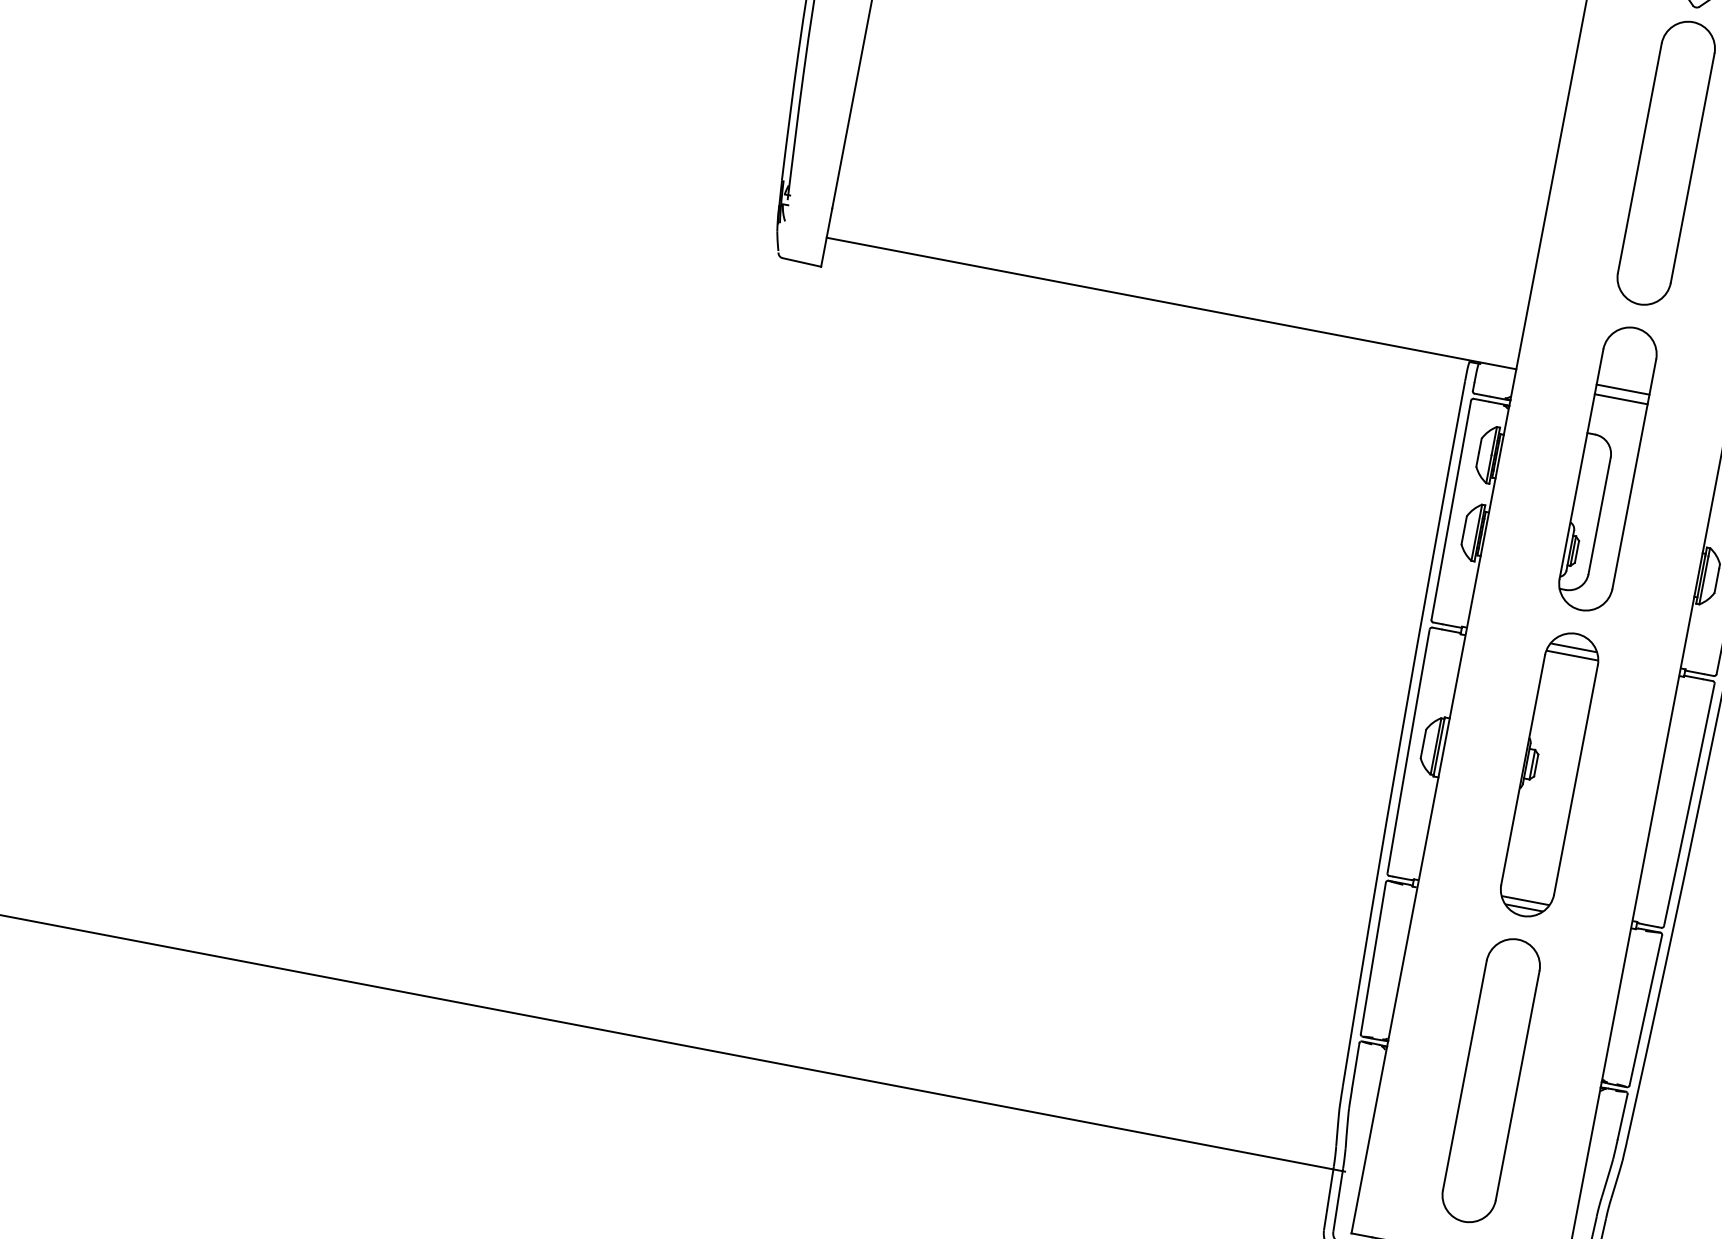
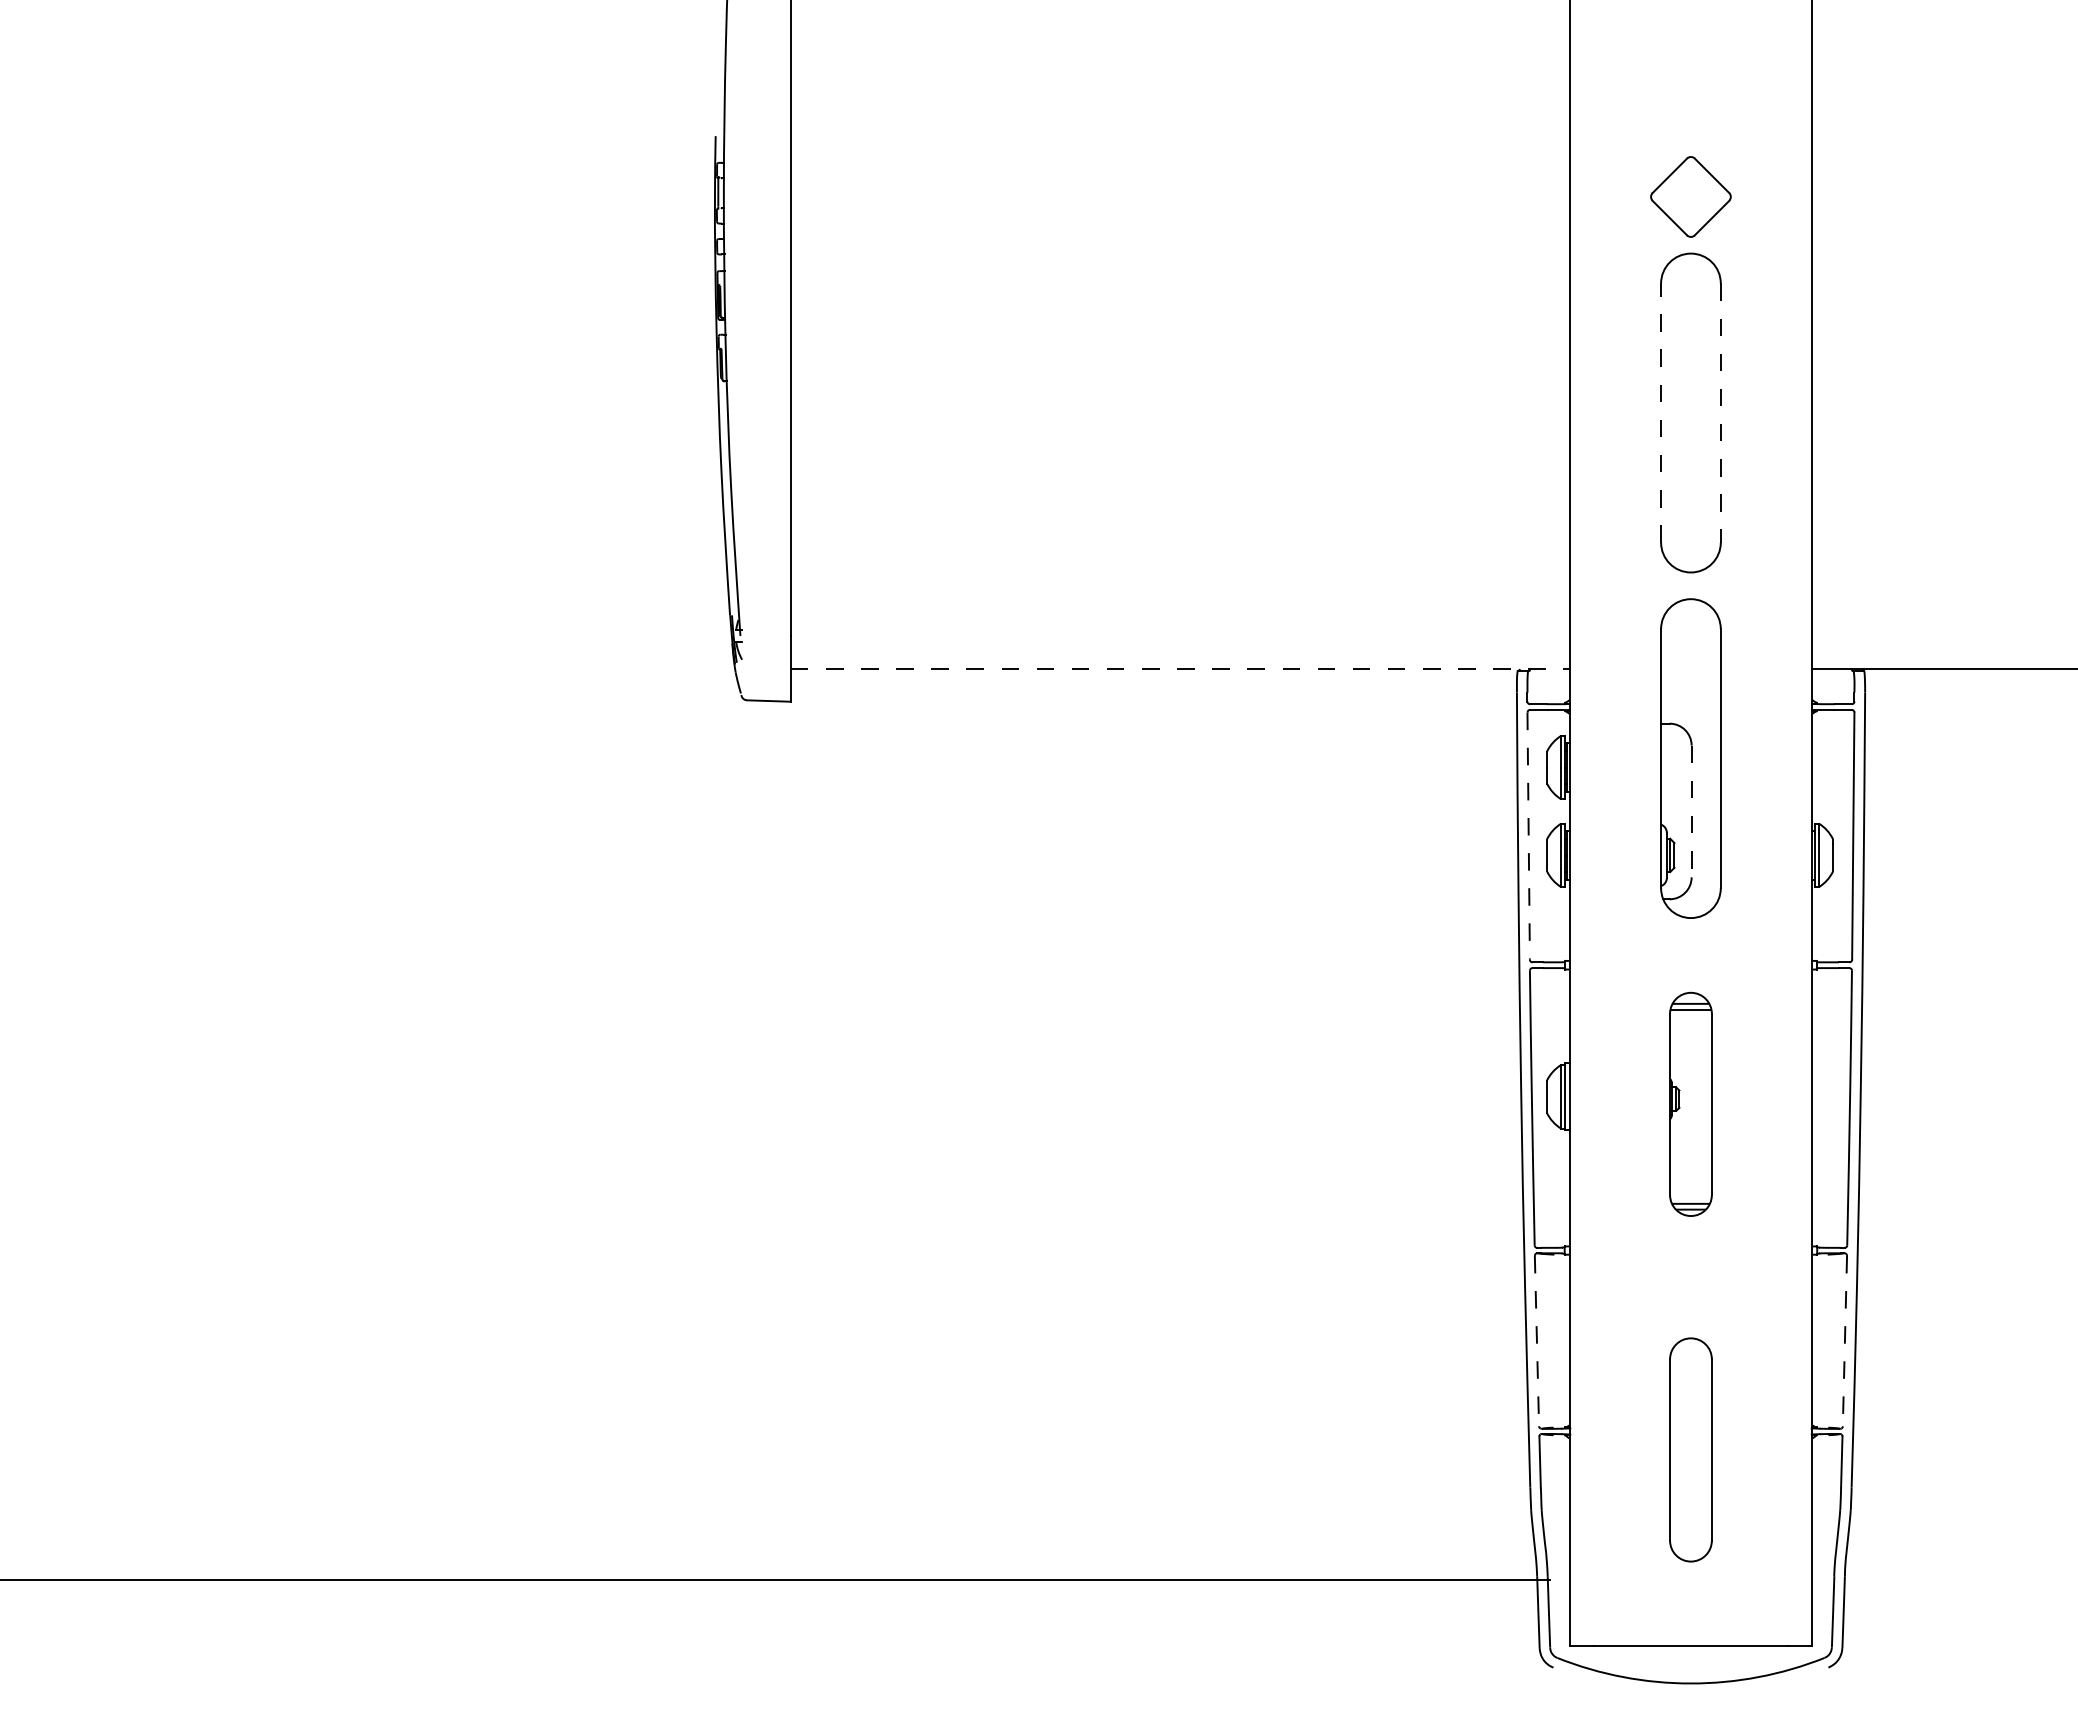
line: (1640, 158) -> (1661, 413), solid -> dashed
line: (1692, 168) -> (1720, 413), solid -> dashed
line: (1171, 303) -> (1180, 668), solid -> dashed
line: (1622, 389) -> (1690, 668), removed
line: (1620, 398) -> (1690, 679), removed
line: (1451, 510) -> (1528, 836), solid -> dashed
line: (1599, 515) -> (1691, 811), solid -> dashed
part: (1549, 774) -> (1690, 1104), size x0.7
line: (1372, 958) -> (1536, 1341), solid -> dashed
line: (1645, 1010) -> (1844, 1341), solid -> dashed
part: (1490, 1080) -> (1690, 1449), size x0.7

